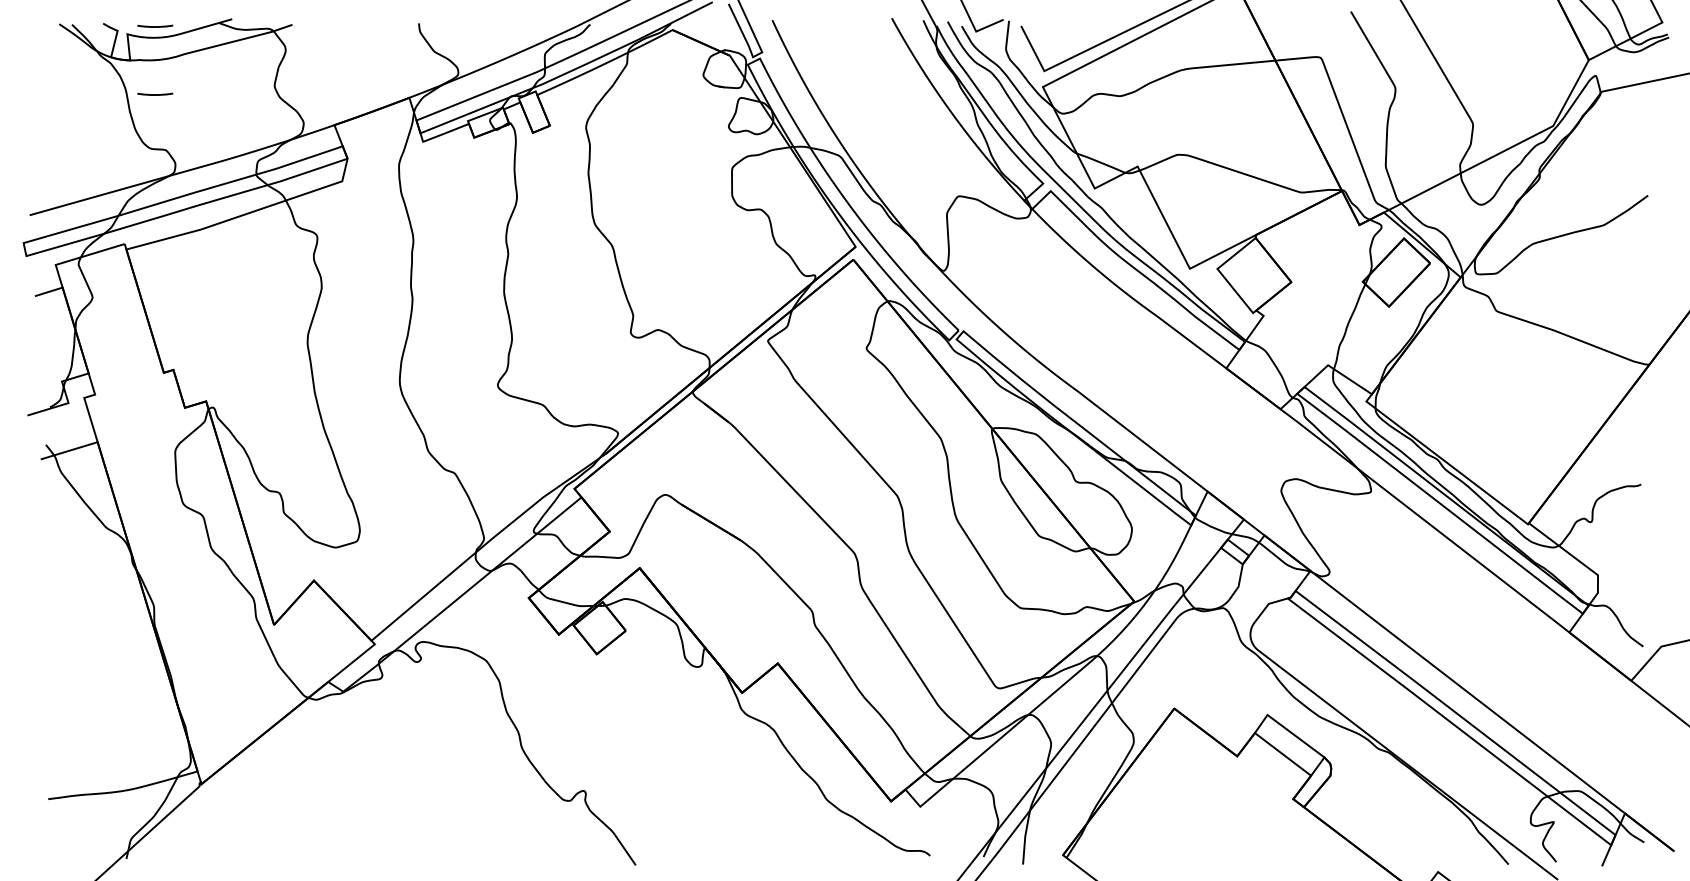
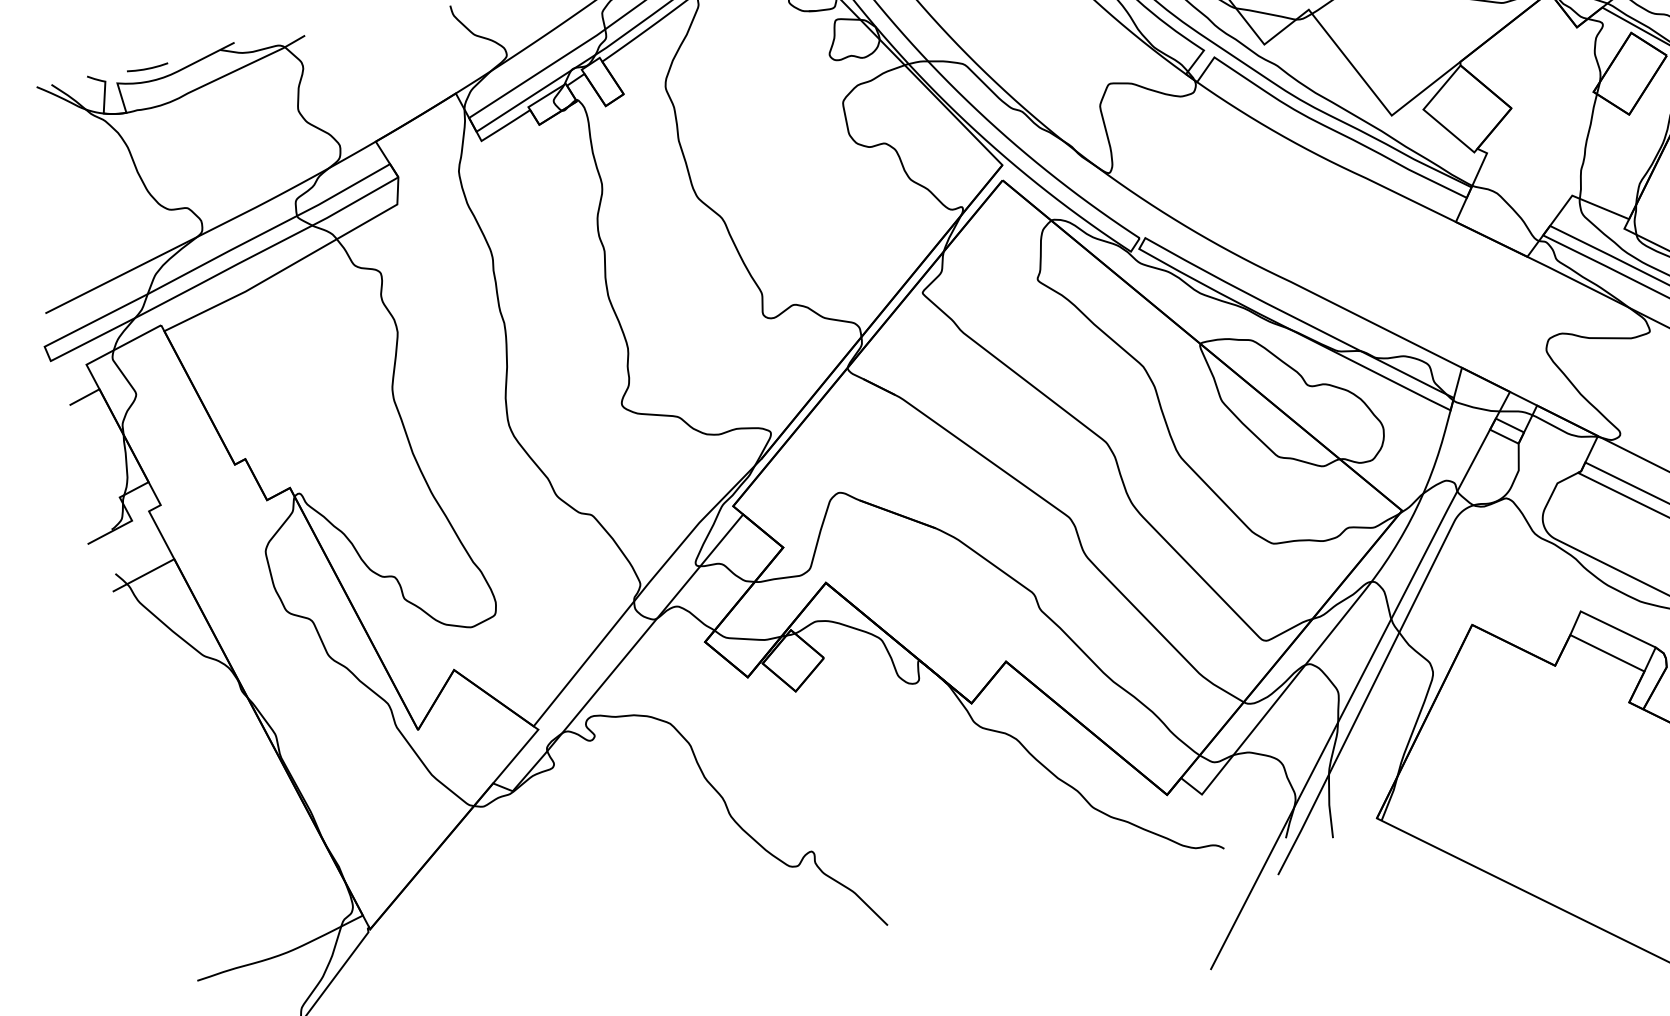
line: (155, 94) -> (163, 146), removed

